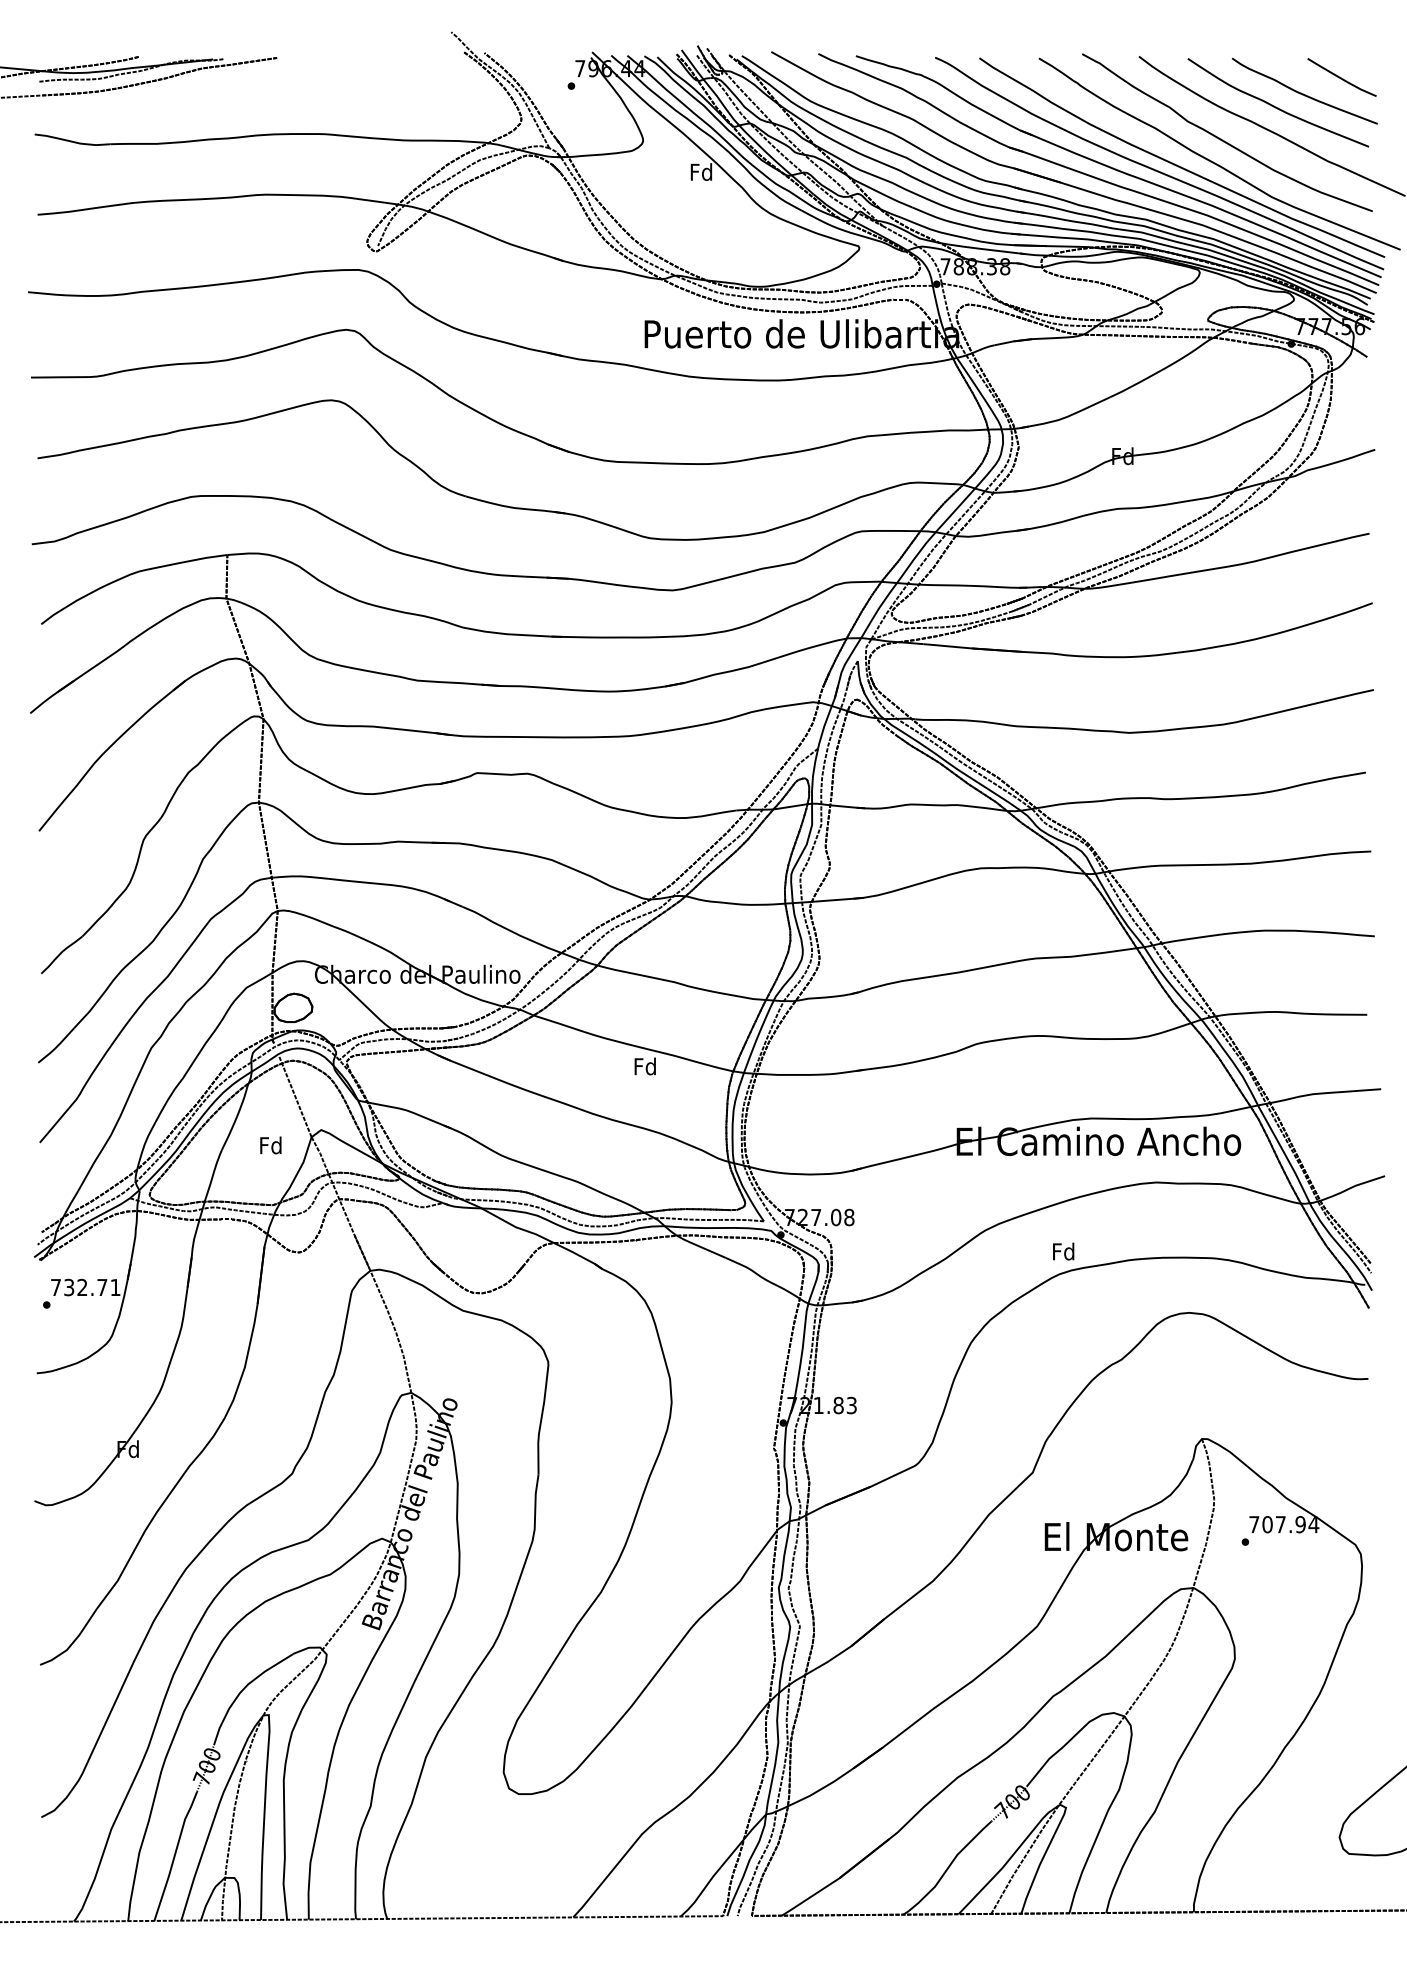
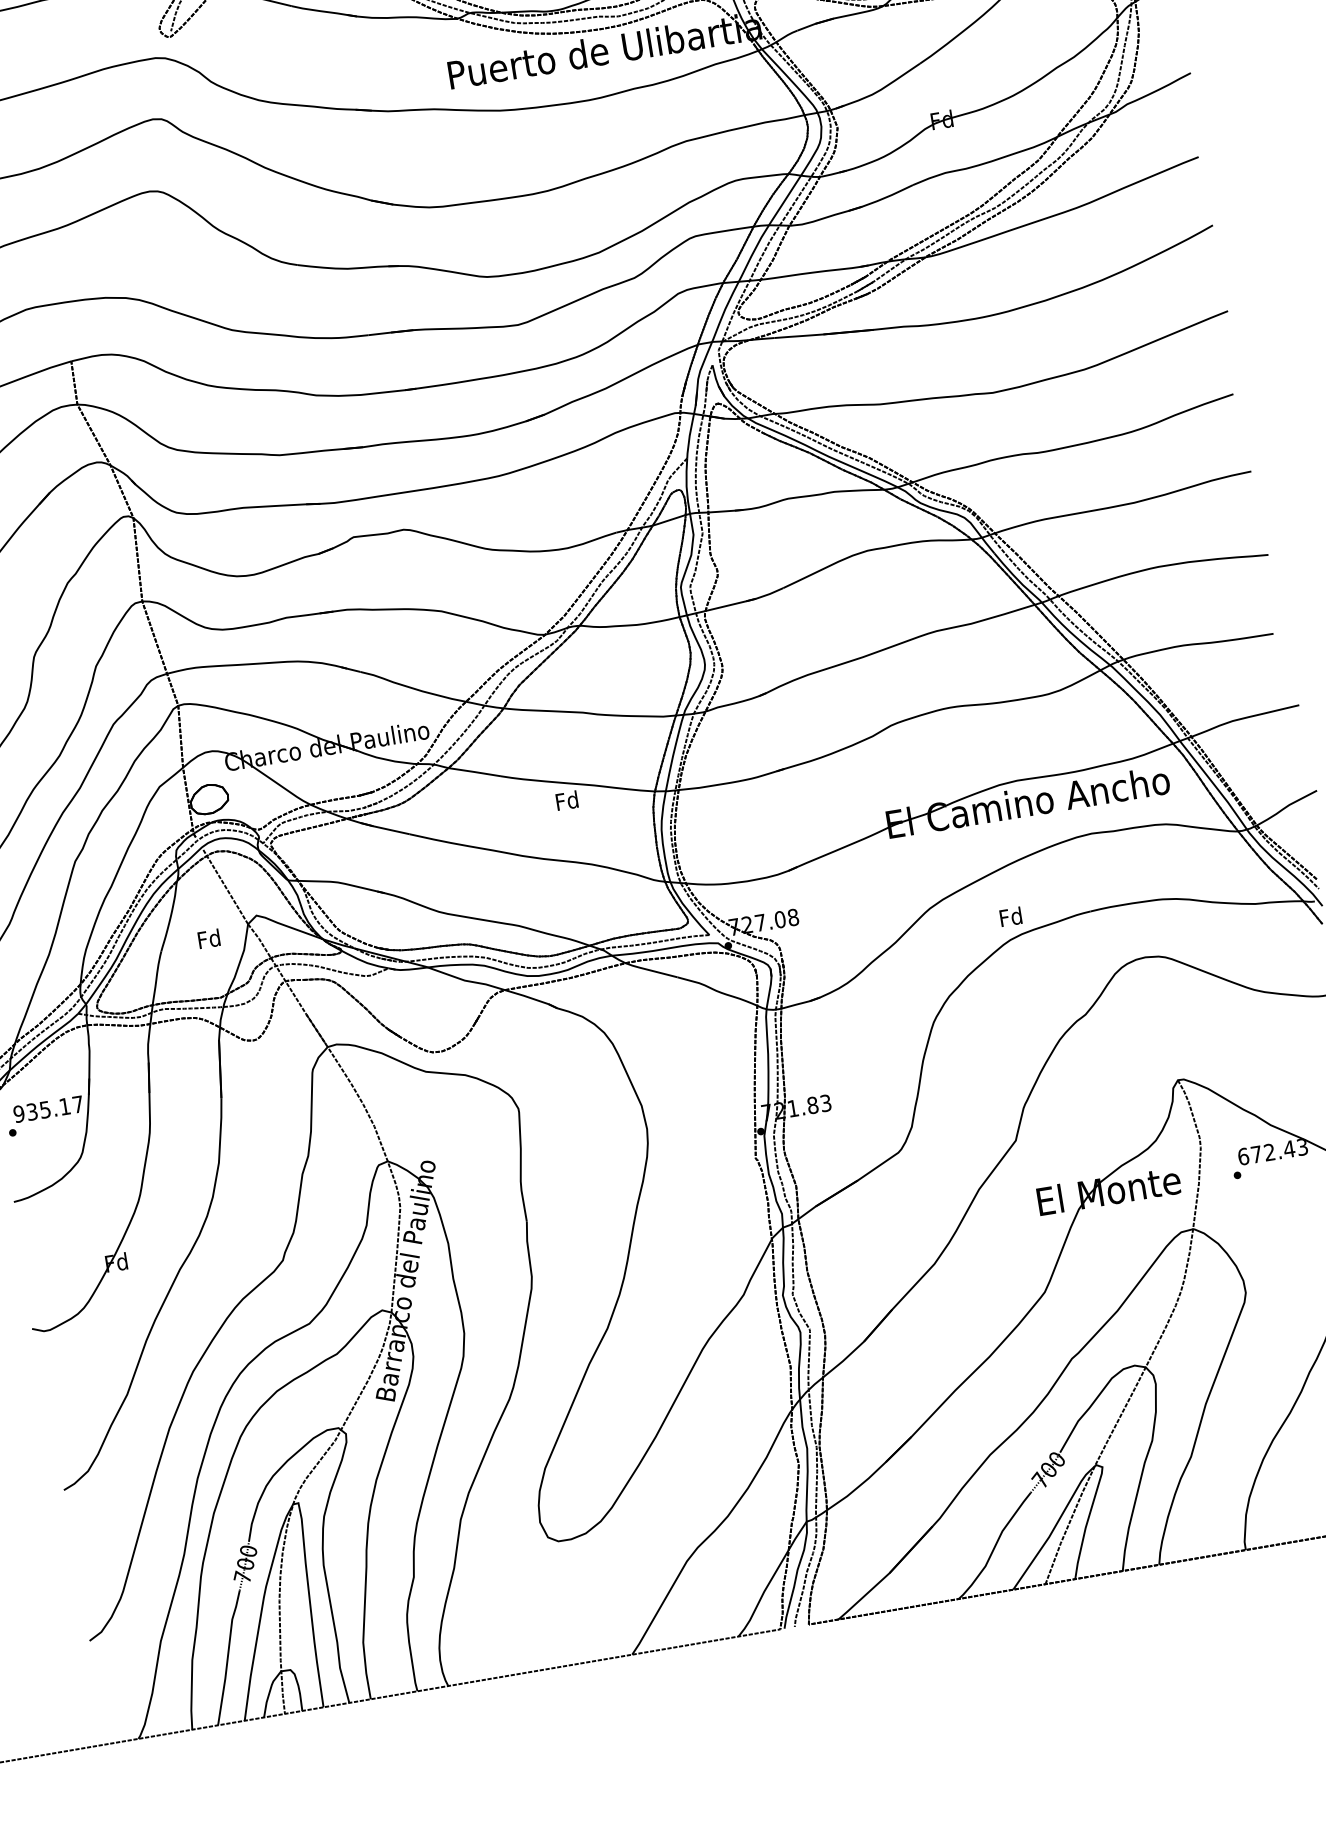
text: (85, 1287) -> (48, 1109), 732.71 -> 935.17
text: (1284, 1524) -> (1273, 1151), 707.94 -> 672.43

